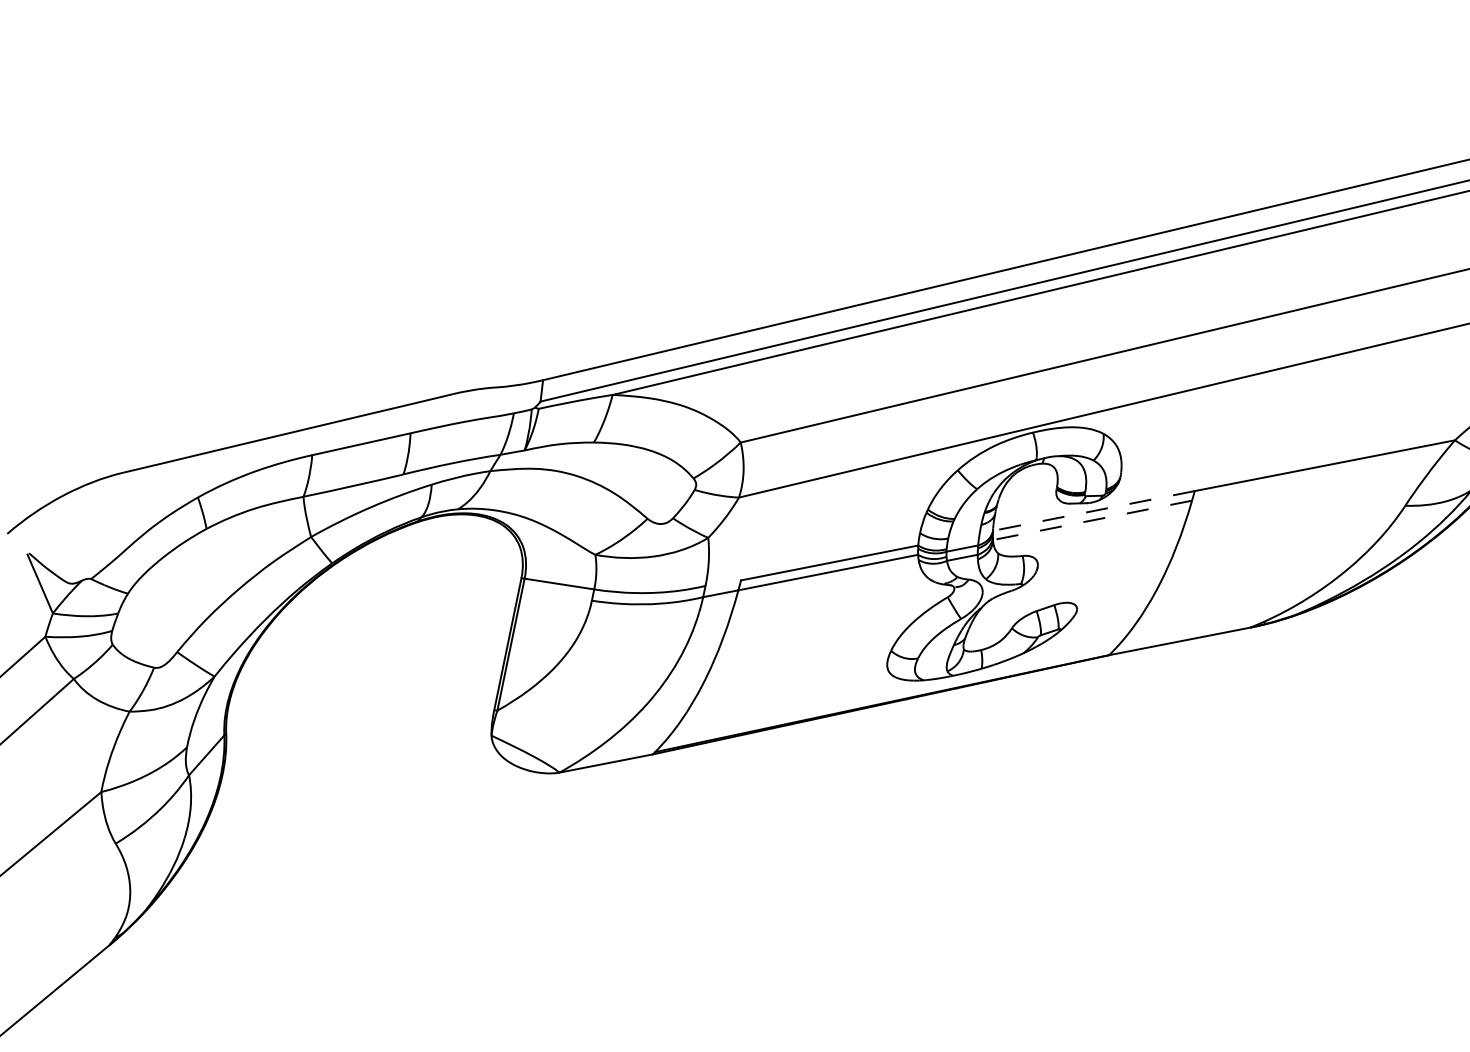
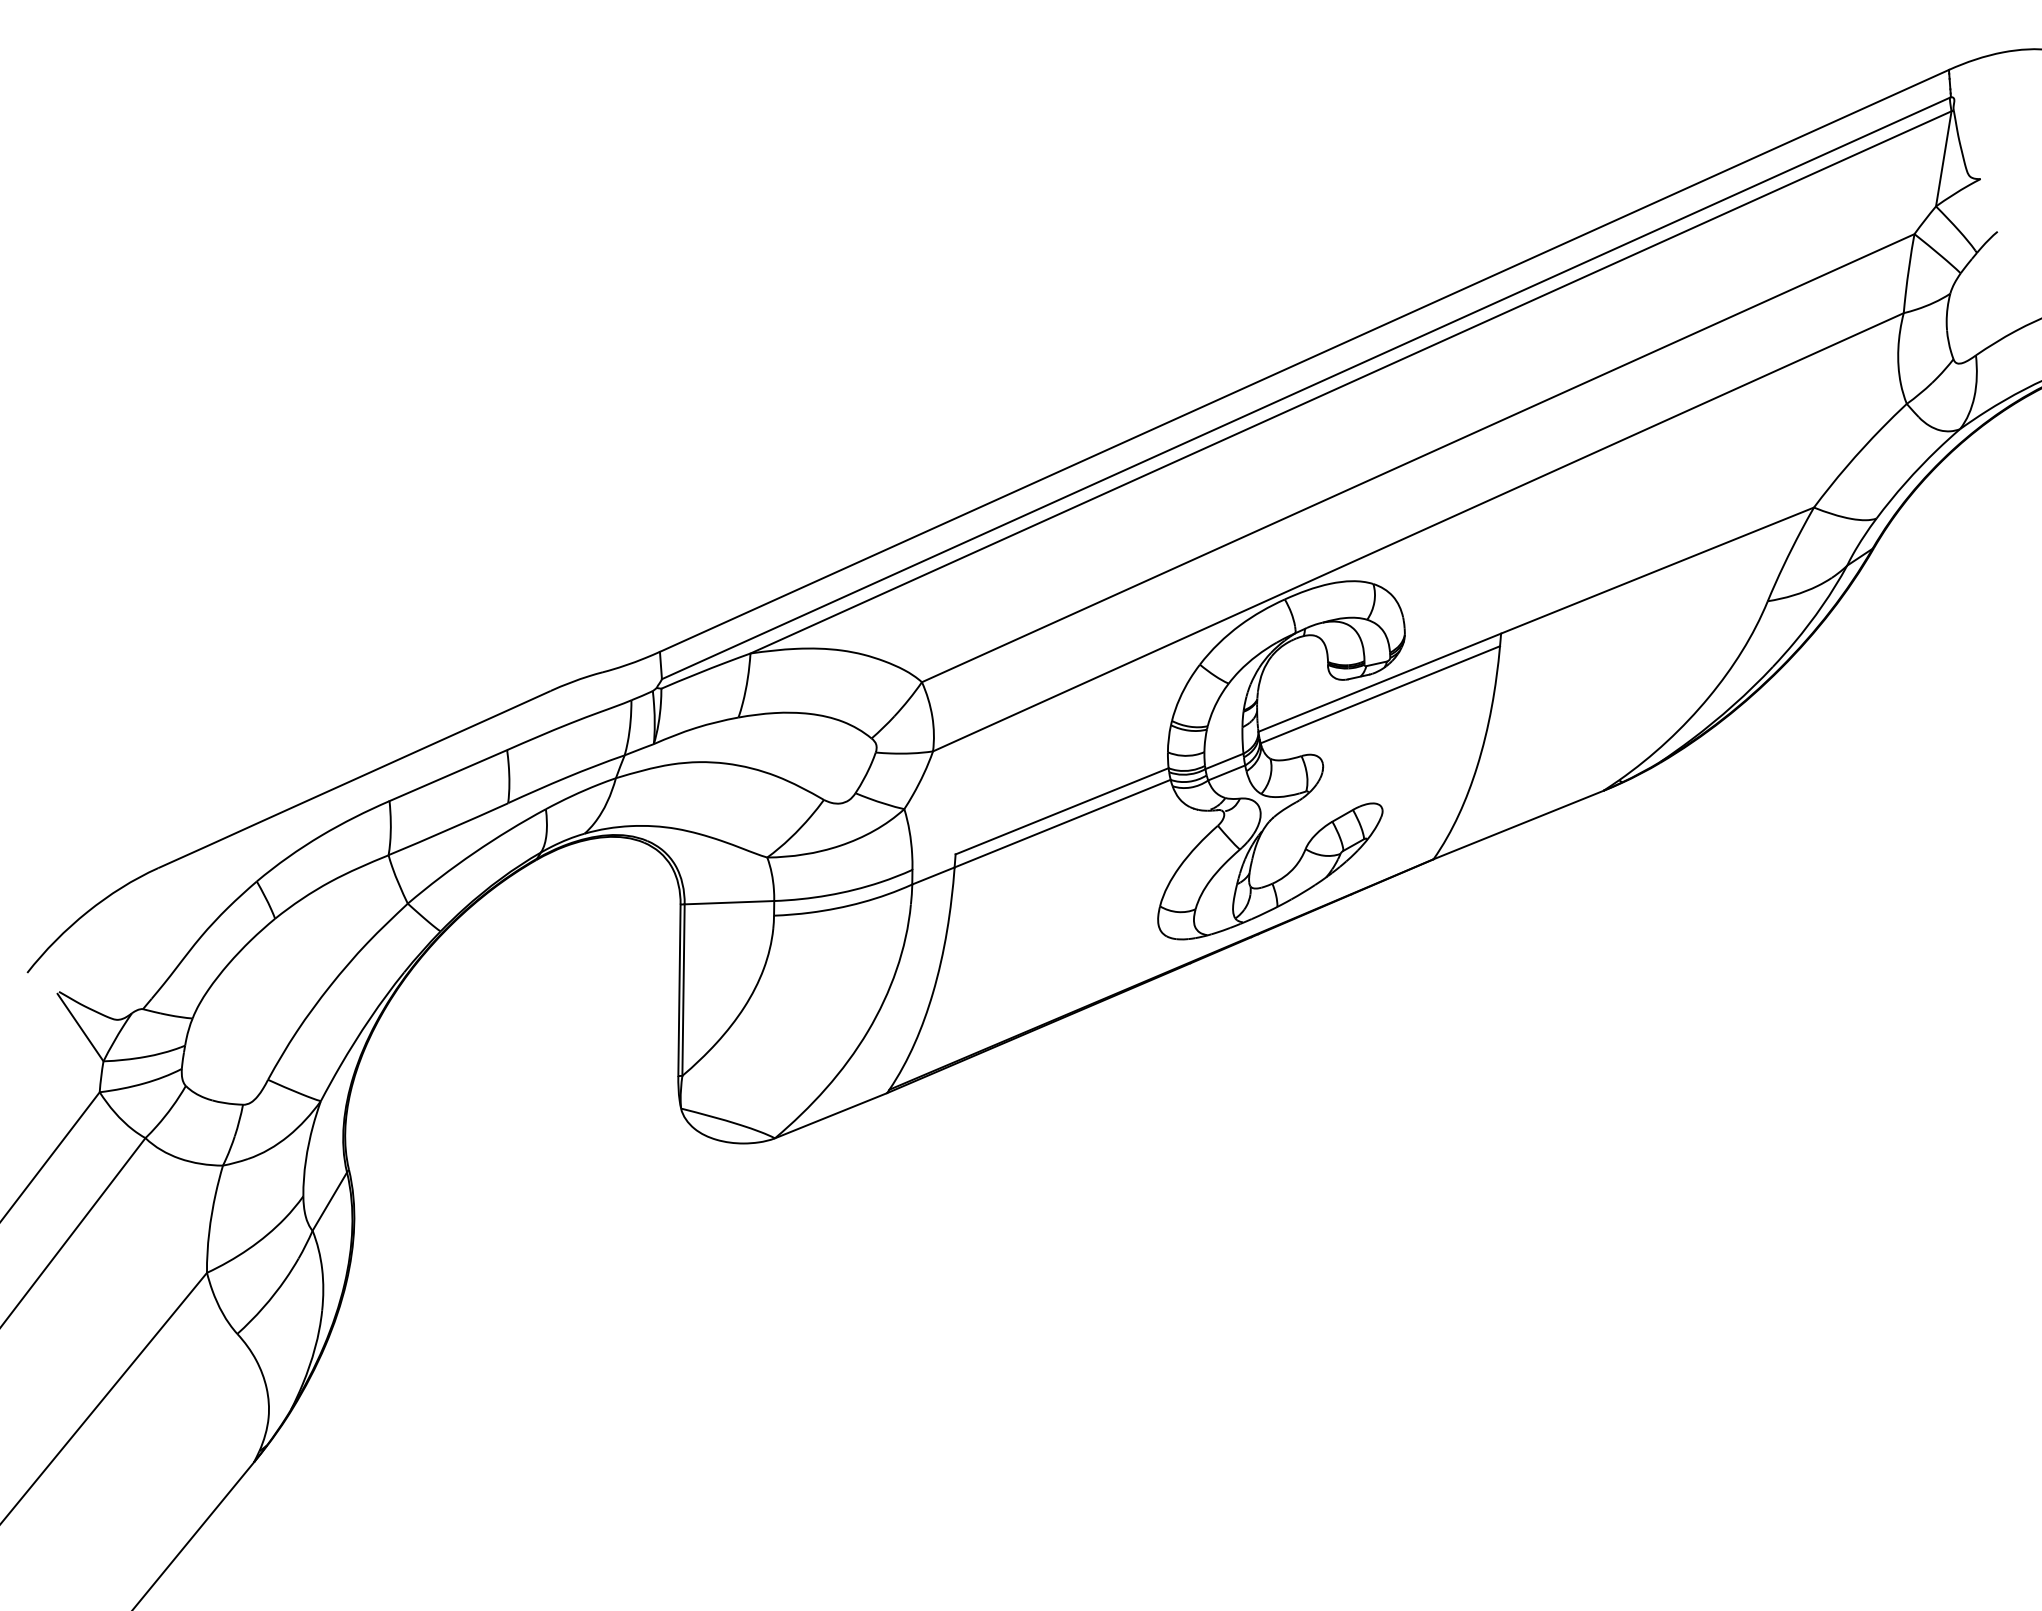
line: (1093, 510) -> (1379, 682), dashed -> solid
line: (1091, 520) -> (1379, 694), dashed -> solid

